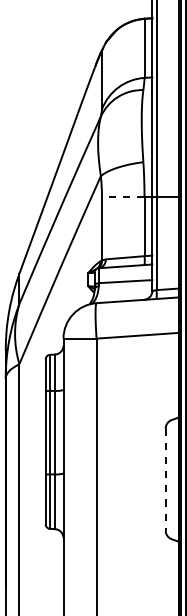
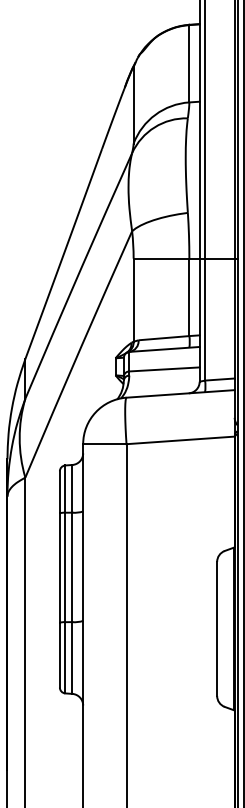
line: (123, 196) -> (161, 258), dashed -> solid
line: (165, 480) -> (217, 629), dashed -> solid

